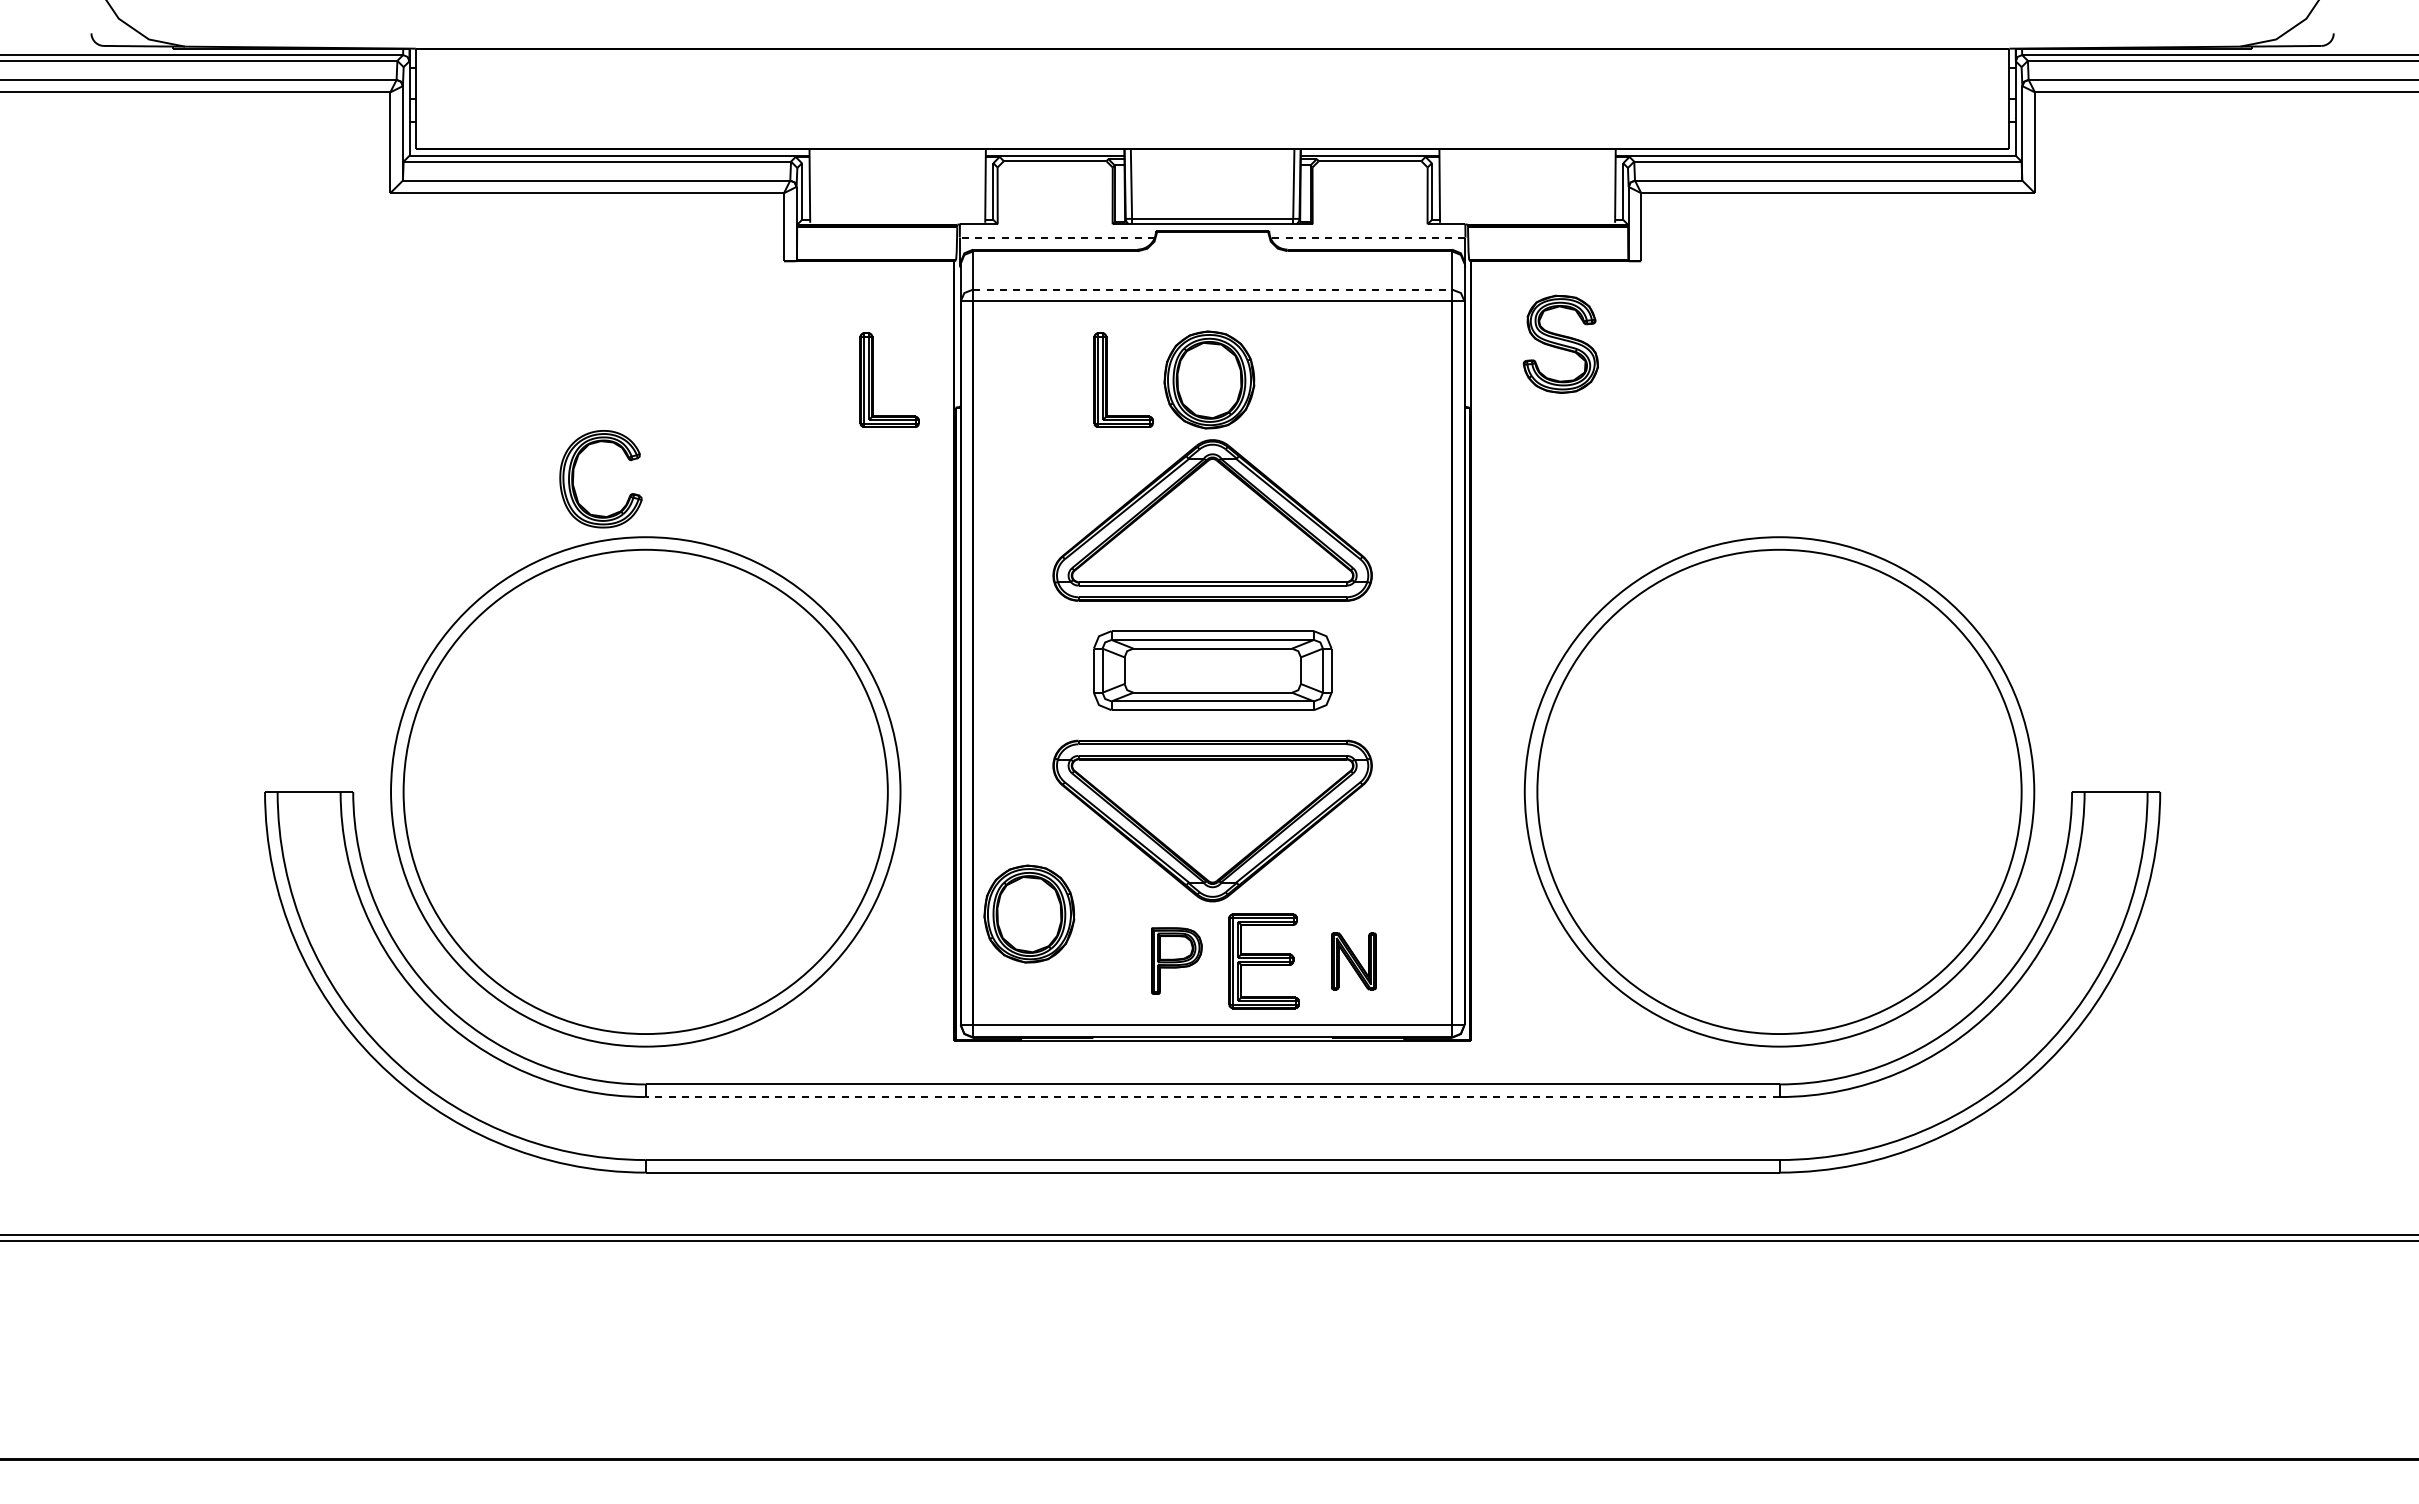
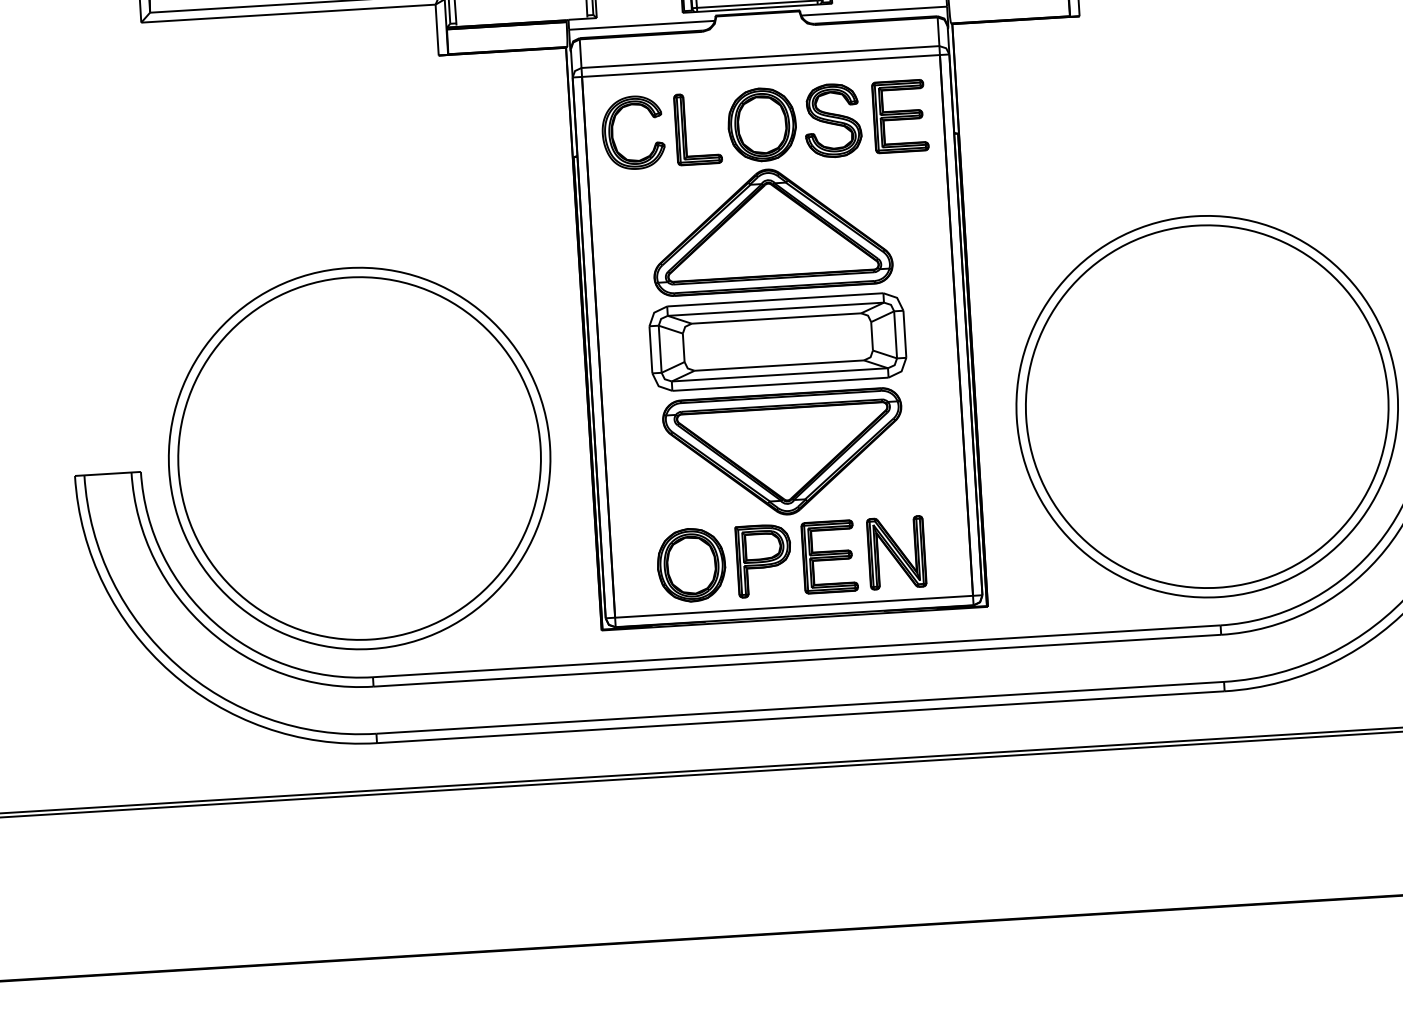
line: (1057, 237) -> (642, 25), dashed -> solid
line: (1367, 237) -> (873, 11), dashed -> solid
line: (1213, 289) -> (761, 56), dashed -> solid
part: (1560, 343) -> (832, 120), moved
part: (873, 379) -> (511, 139), removed
part: (1394, 379) -> (900, 115), added
part: (574, 477) -> (613, 132), moved
part: (1212, 670) -> (777, 341), size x1.43
part: (1029, 913) -> (691, 564), moved
part: (1176, 961) -> (764, 561), size x1.43
part: (1353, 961) -> (896, 552), size x1.67
line: (1212, 1097) -> (797, 661), dashed -> solid

